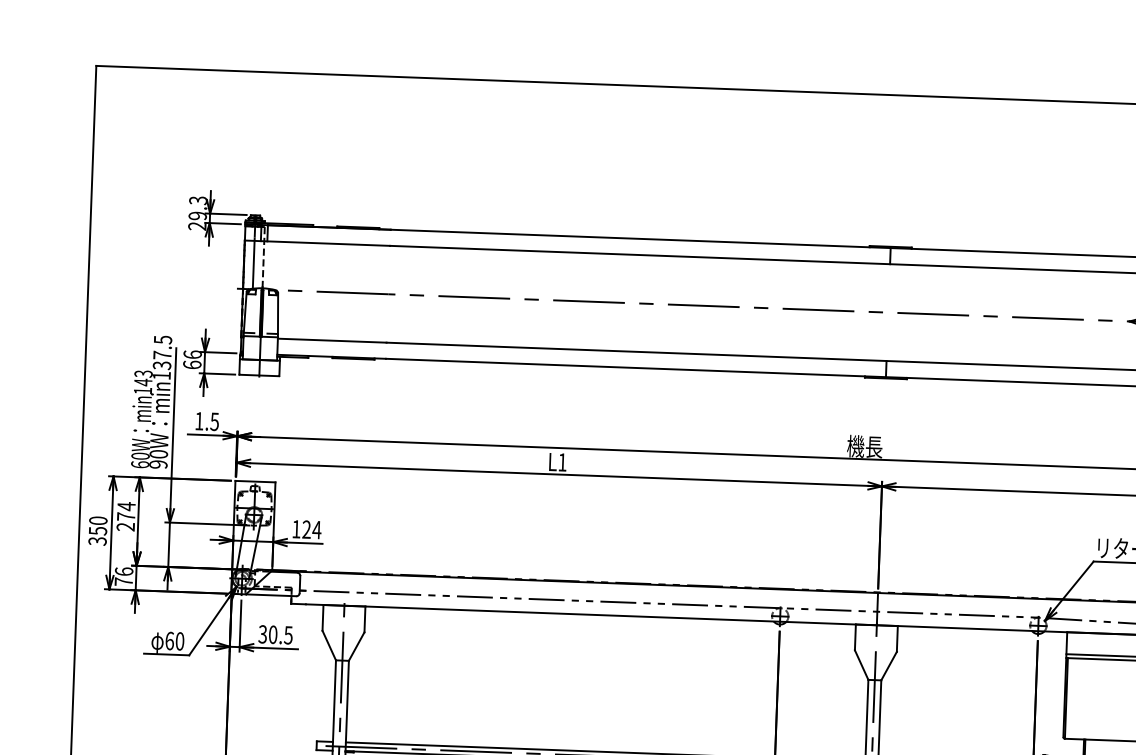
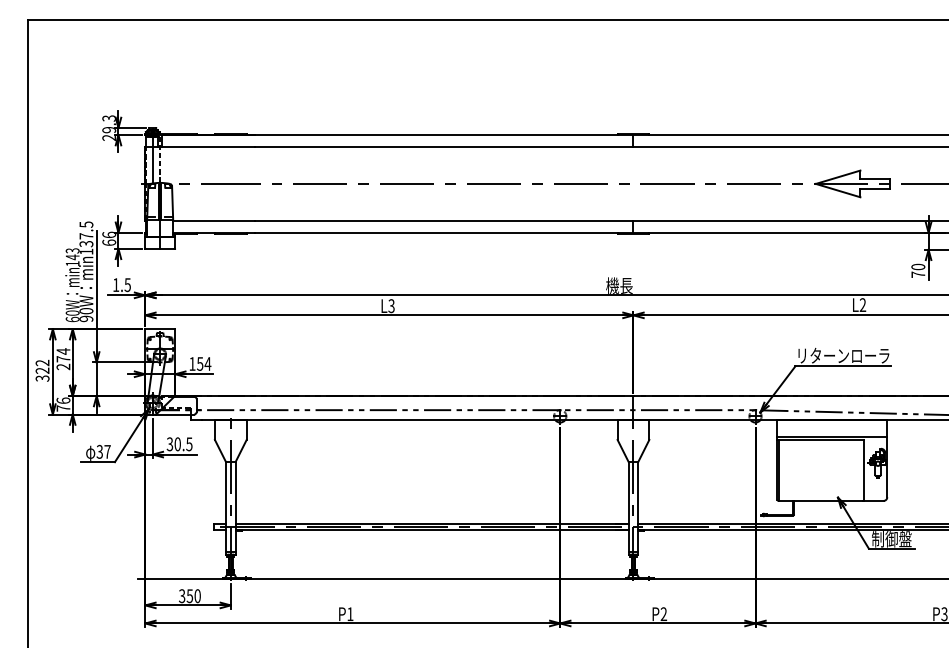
text: (562, 462) -> (391, 306), L1 -> L3
text: (98, 525) -> (42, 366), 350 -> 322
text: (307, 529) -> (200, 363), 124 -> 154
text: (174, 640) -> (103, 451), 60 -> 37

